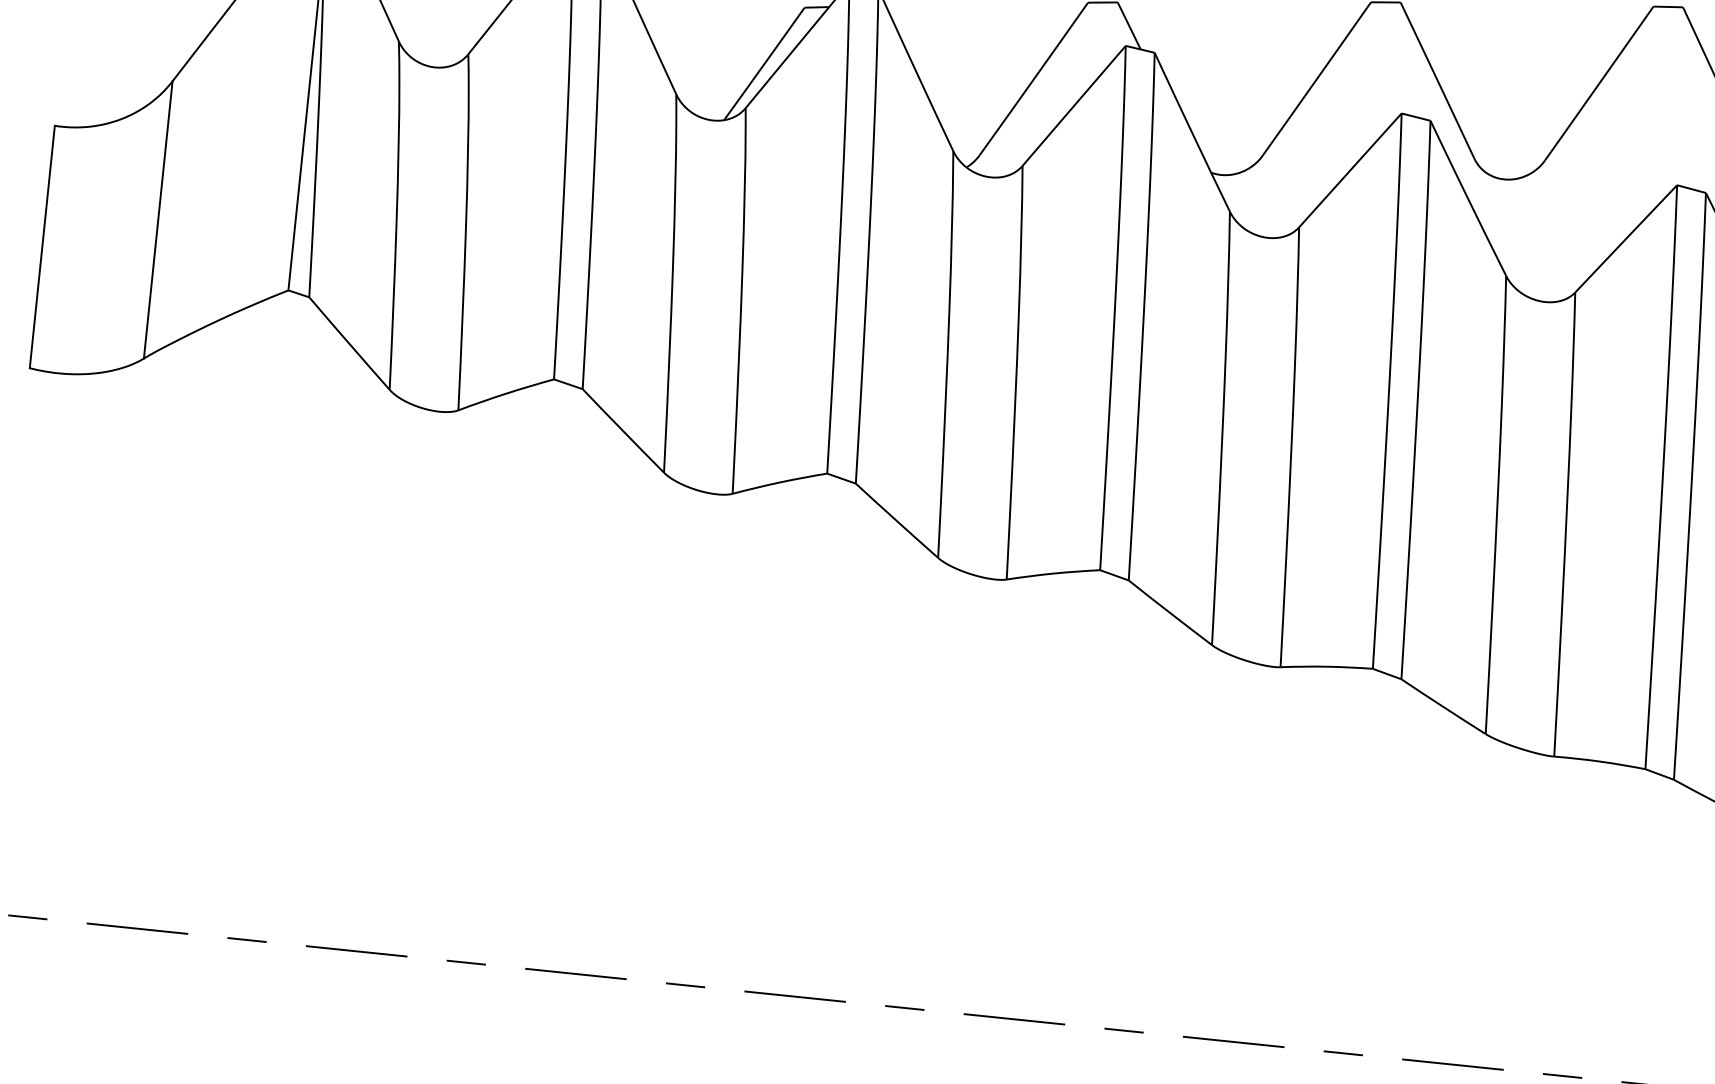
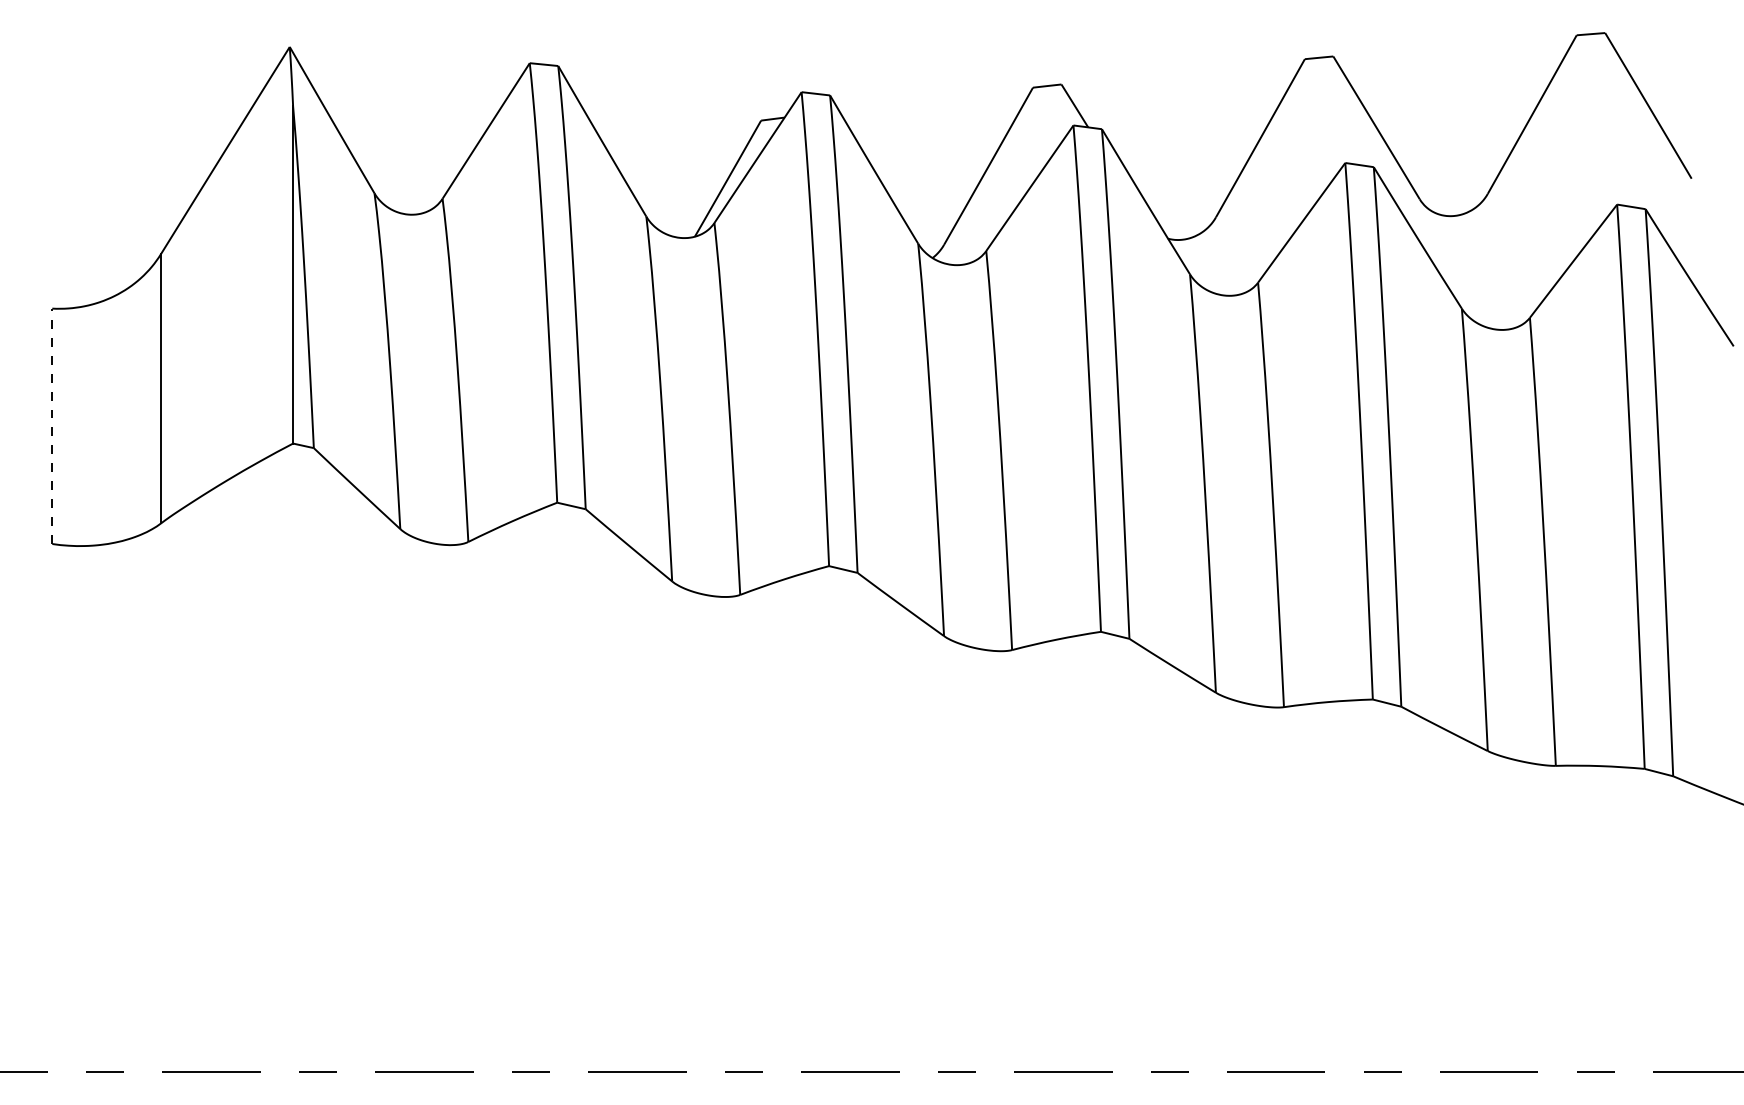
line: (42, 247) -> (52, 426), solid -> dashed

